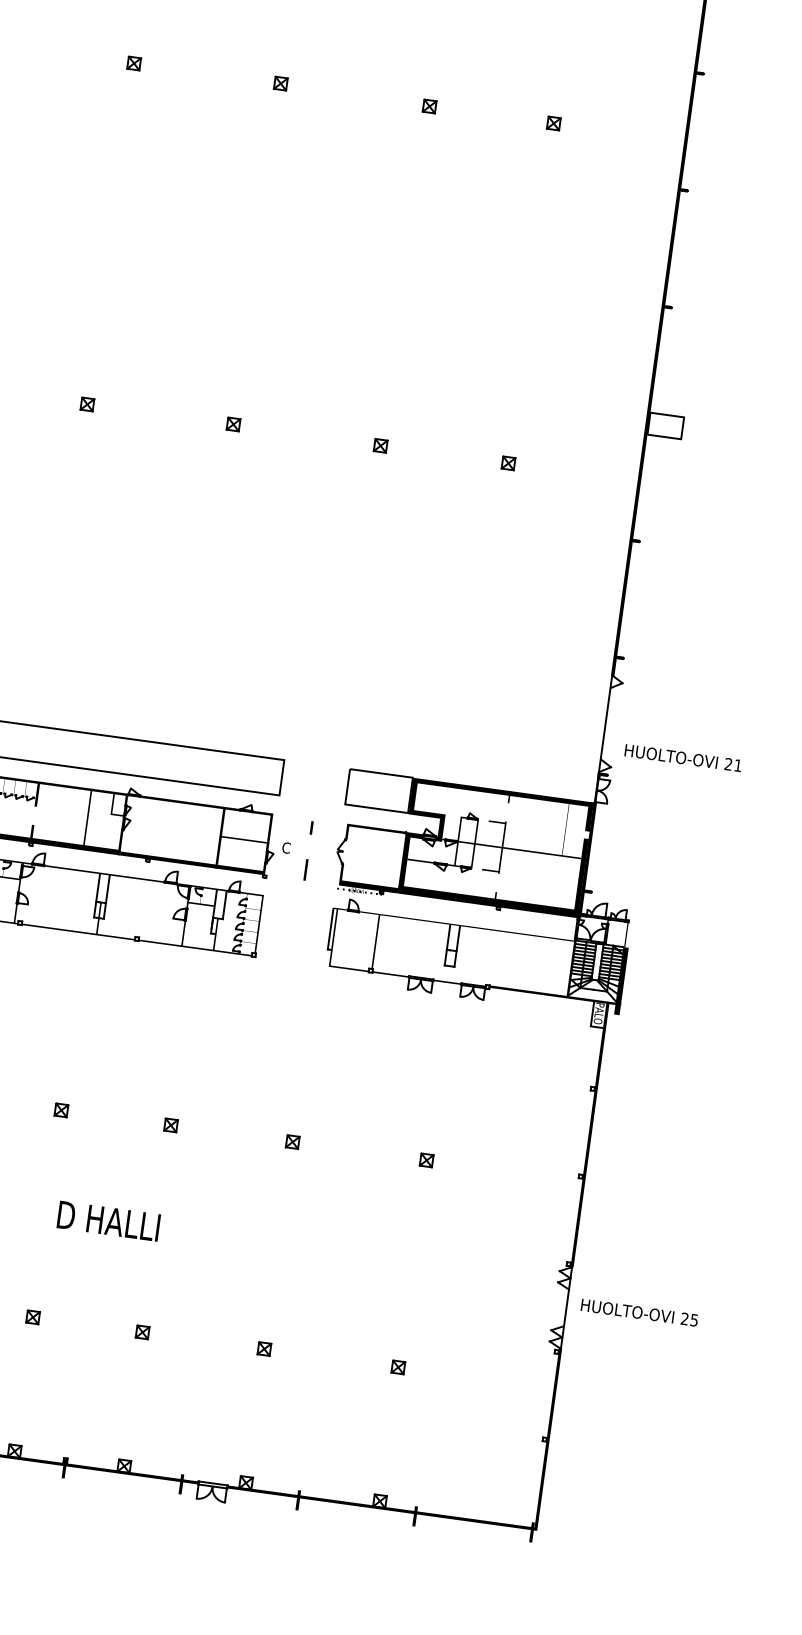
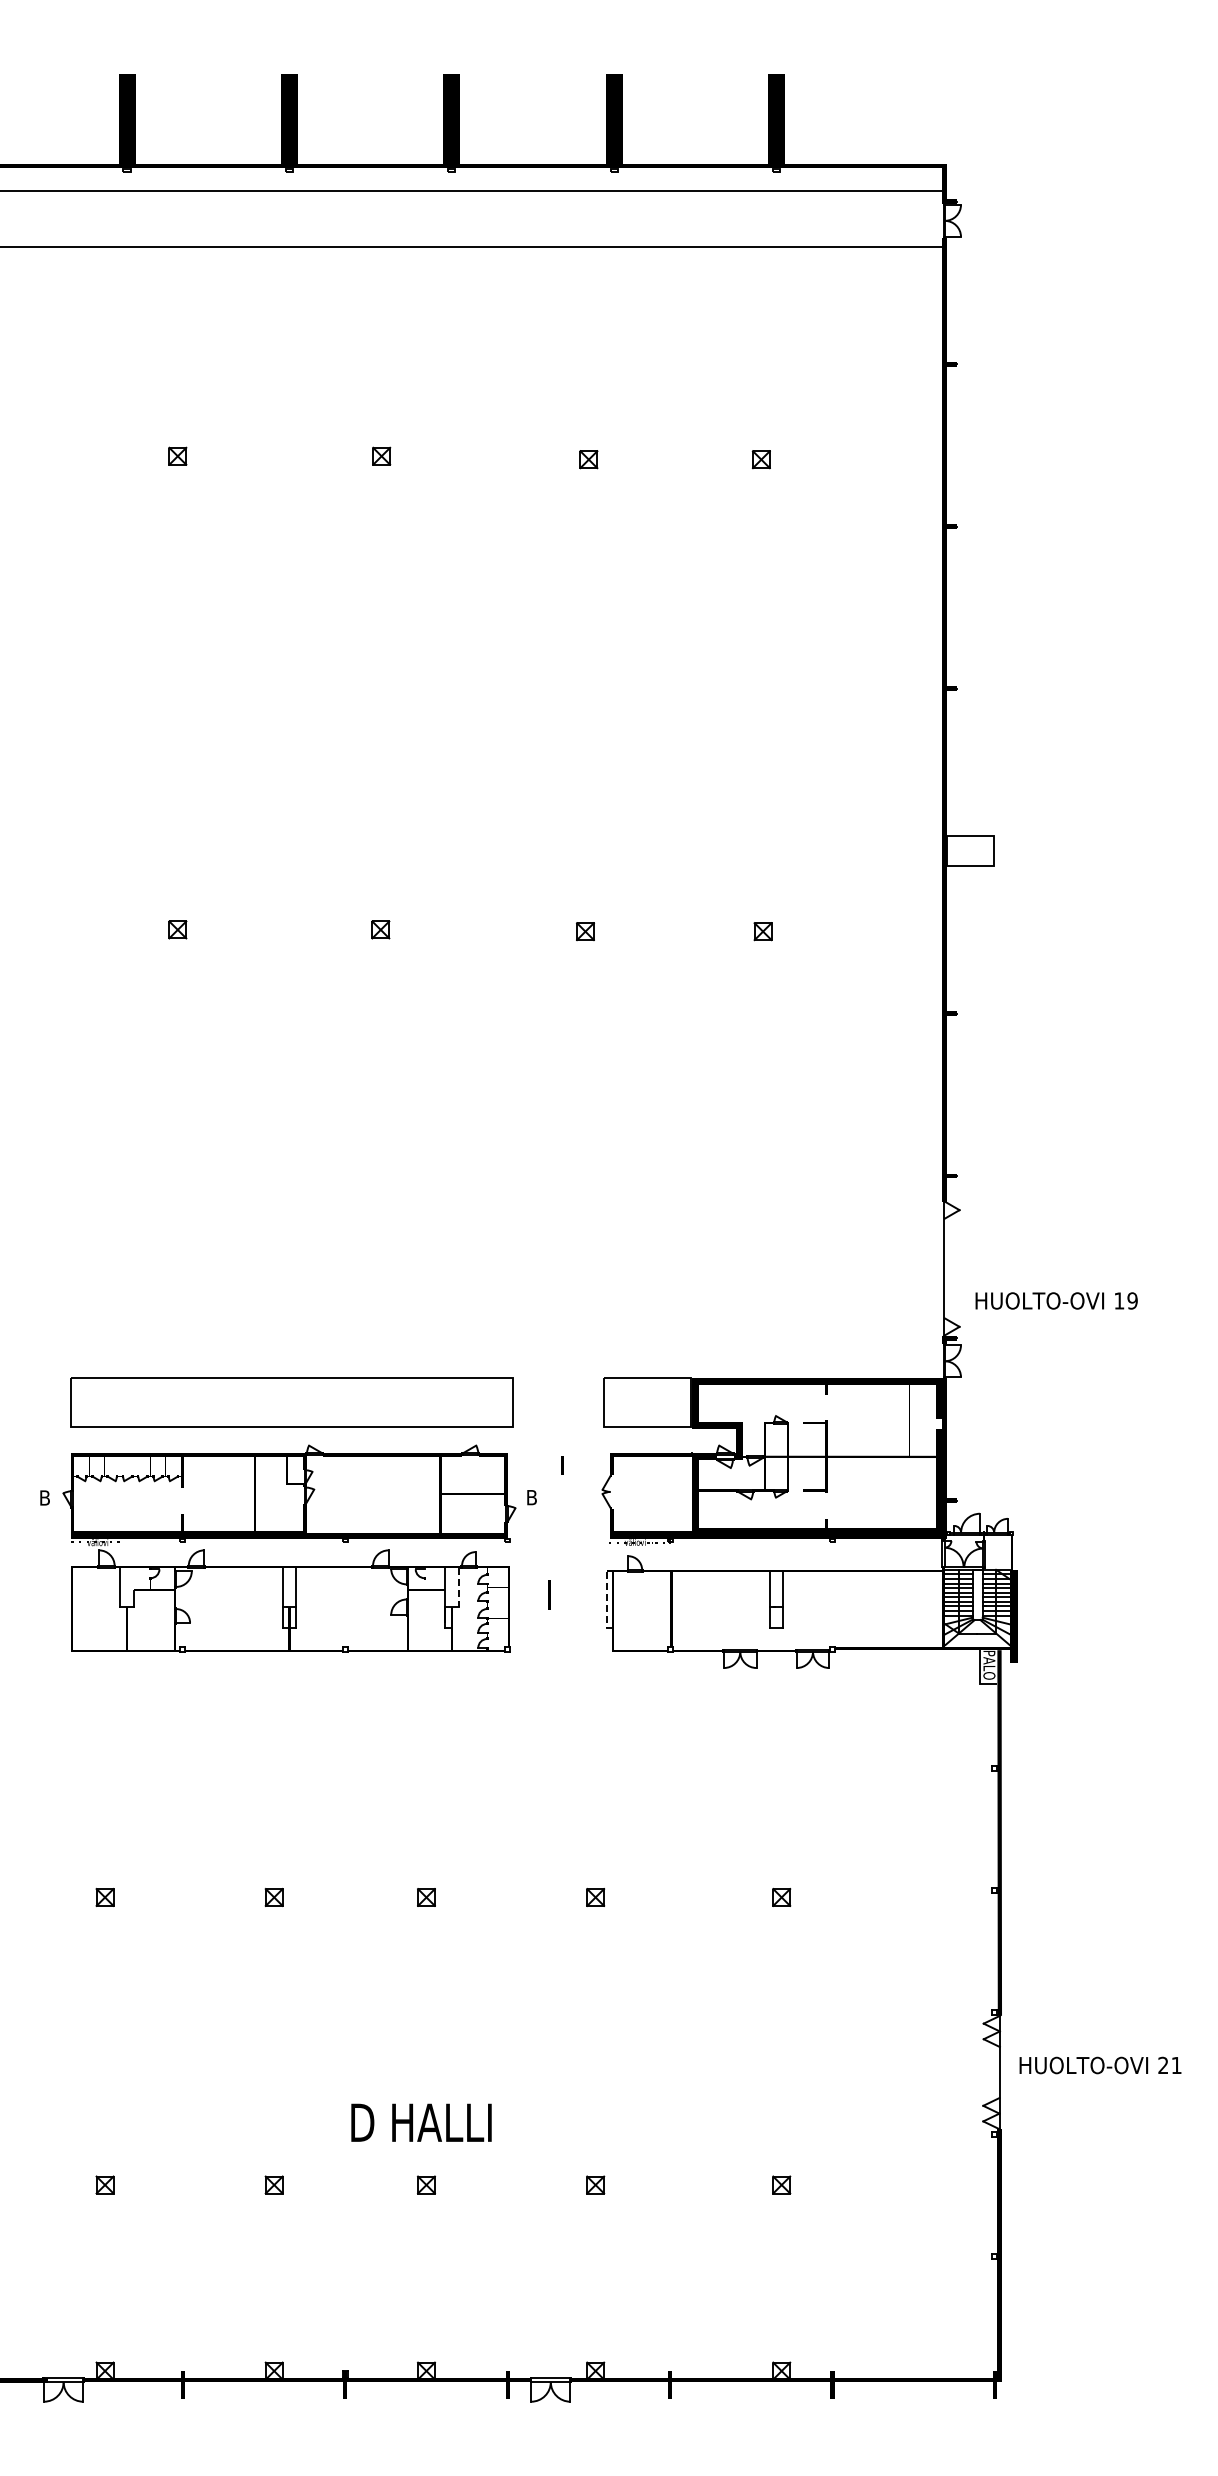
text: (733, 764) -> (1125, 1300), 21 -> 19
text: (286, 847) -> (531, 1497), C -> B
line: (305, 869) -> (549, 1594), moved
line: (224, 905) -> (458, 1587), solid -> dashed
line: (330, 929) -> (607, 1600), solid -> dashed
text: (108, 1221) -> (421, 2122), moved
text: (694, 1320) -> (1176, 2065), 25 -> 21

